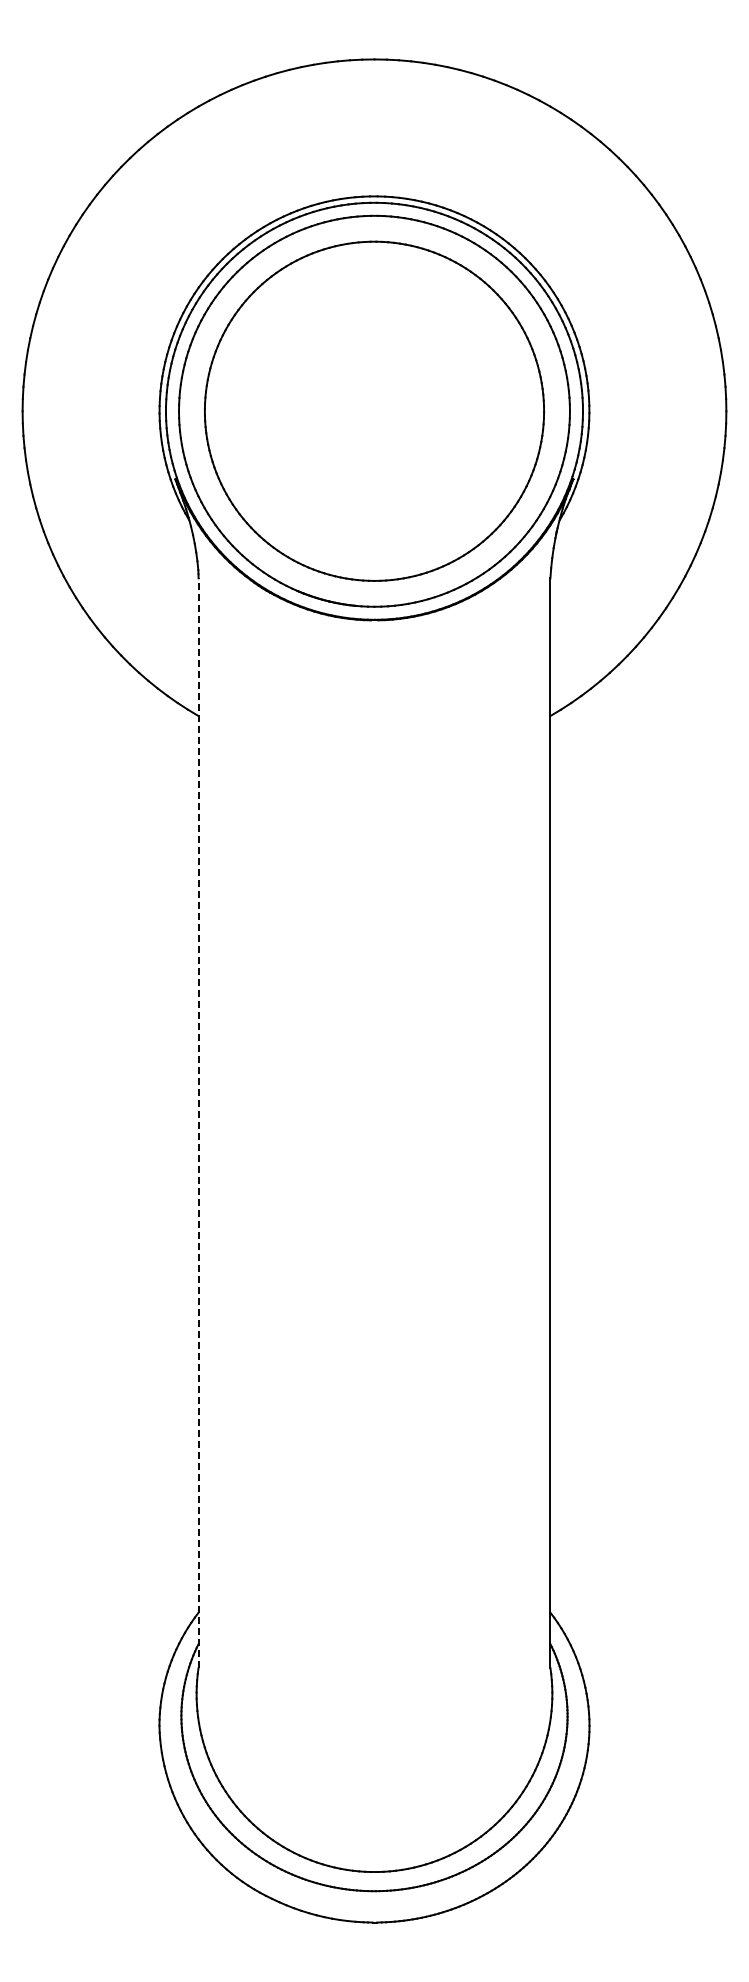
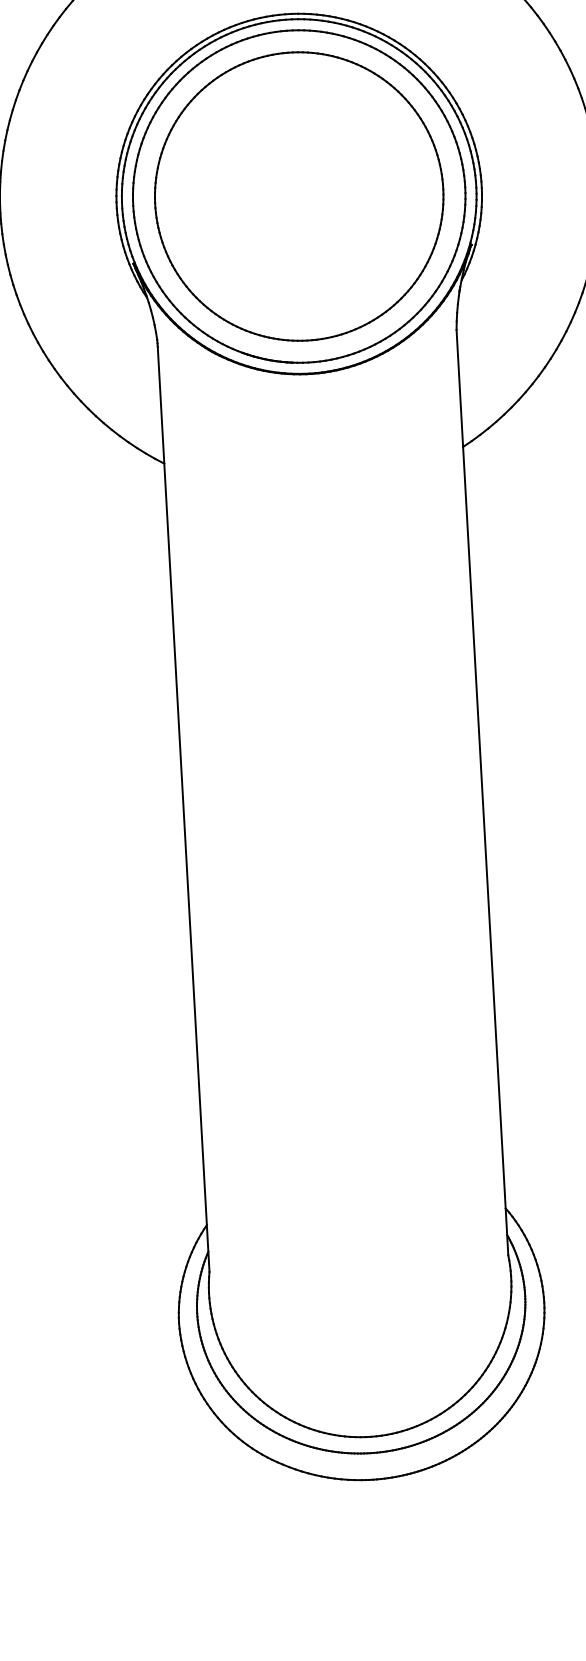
line: (198, 1123) -> (183, 809), dashed -> solid

